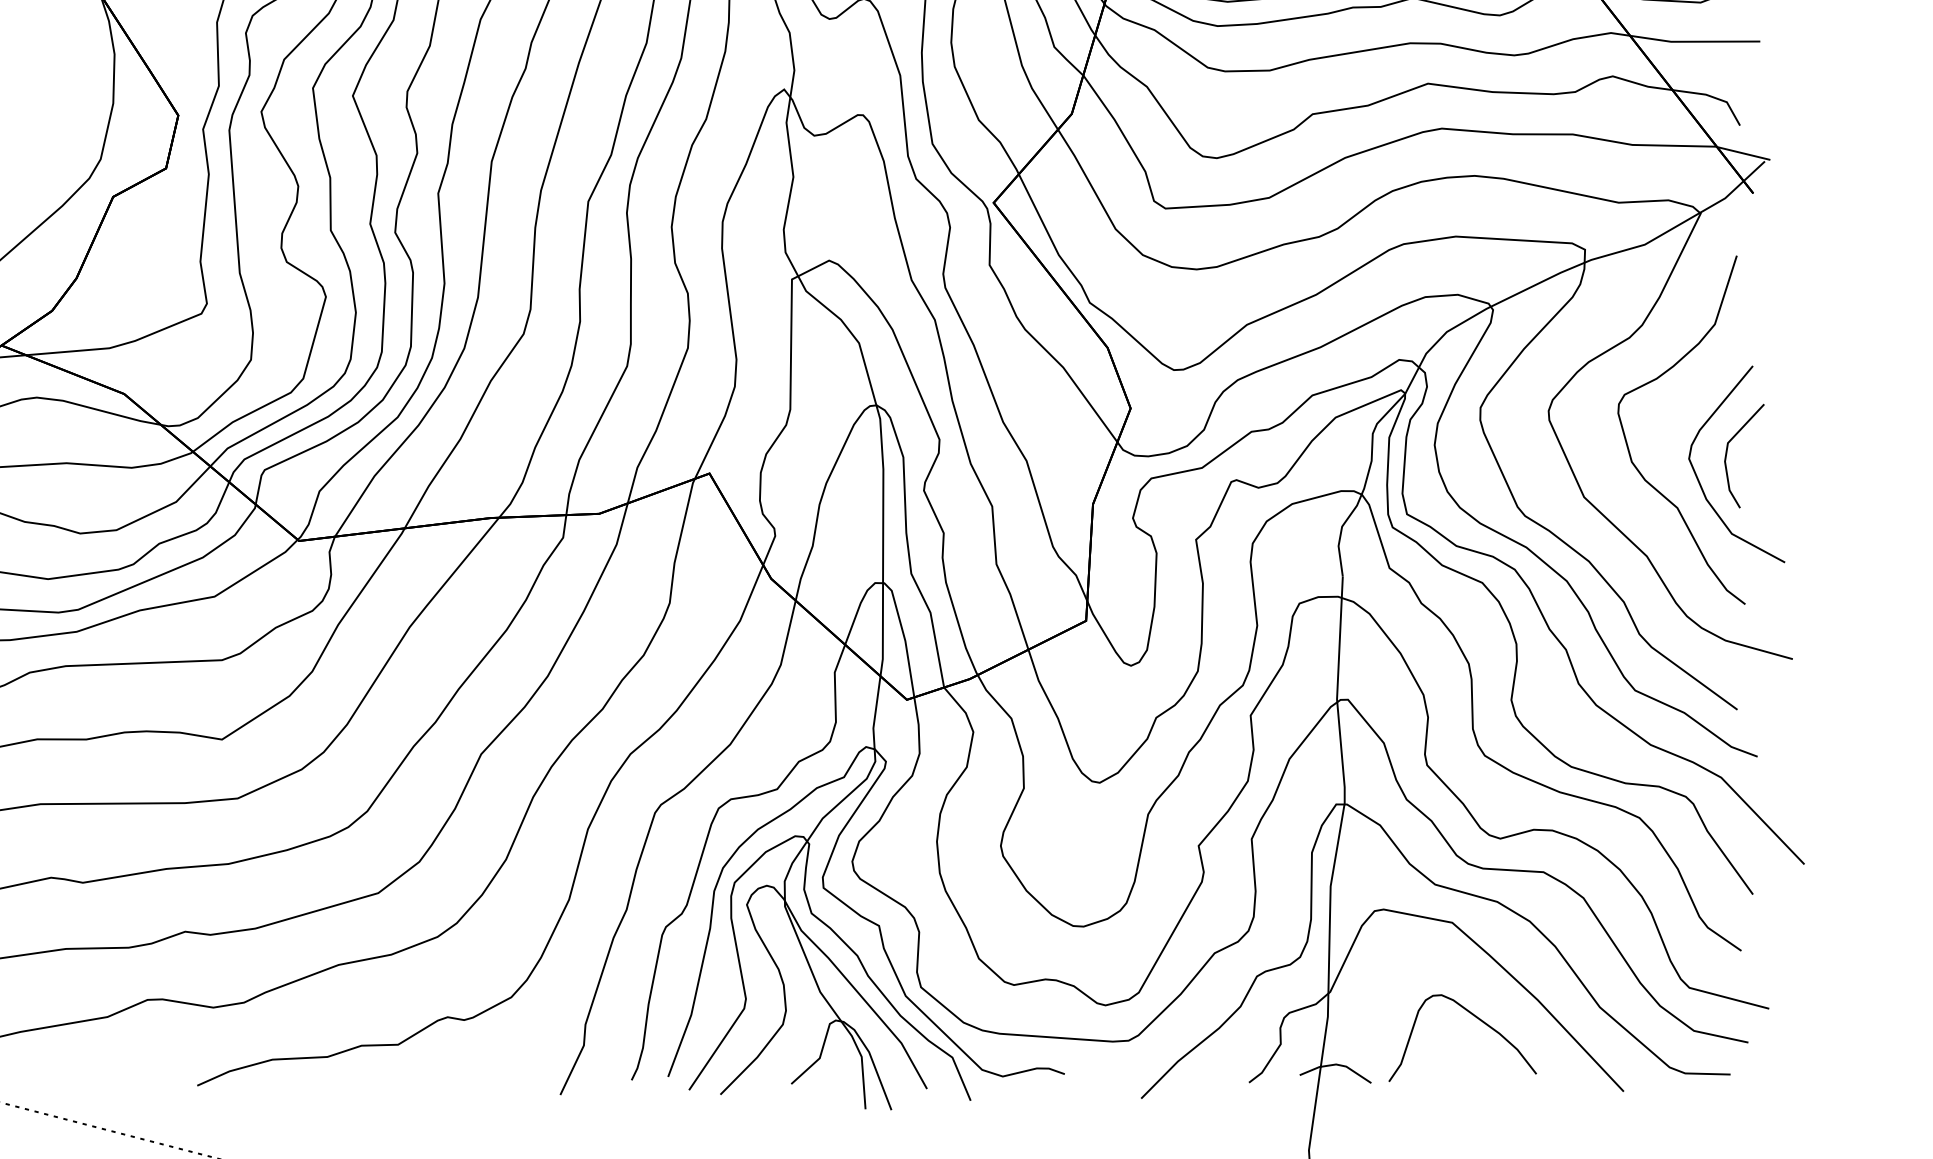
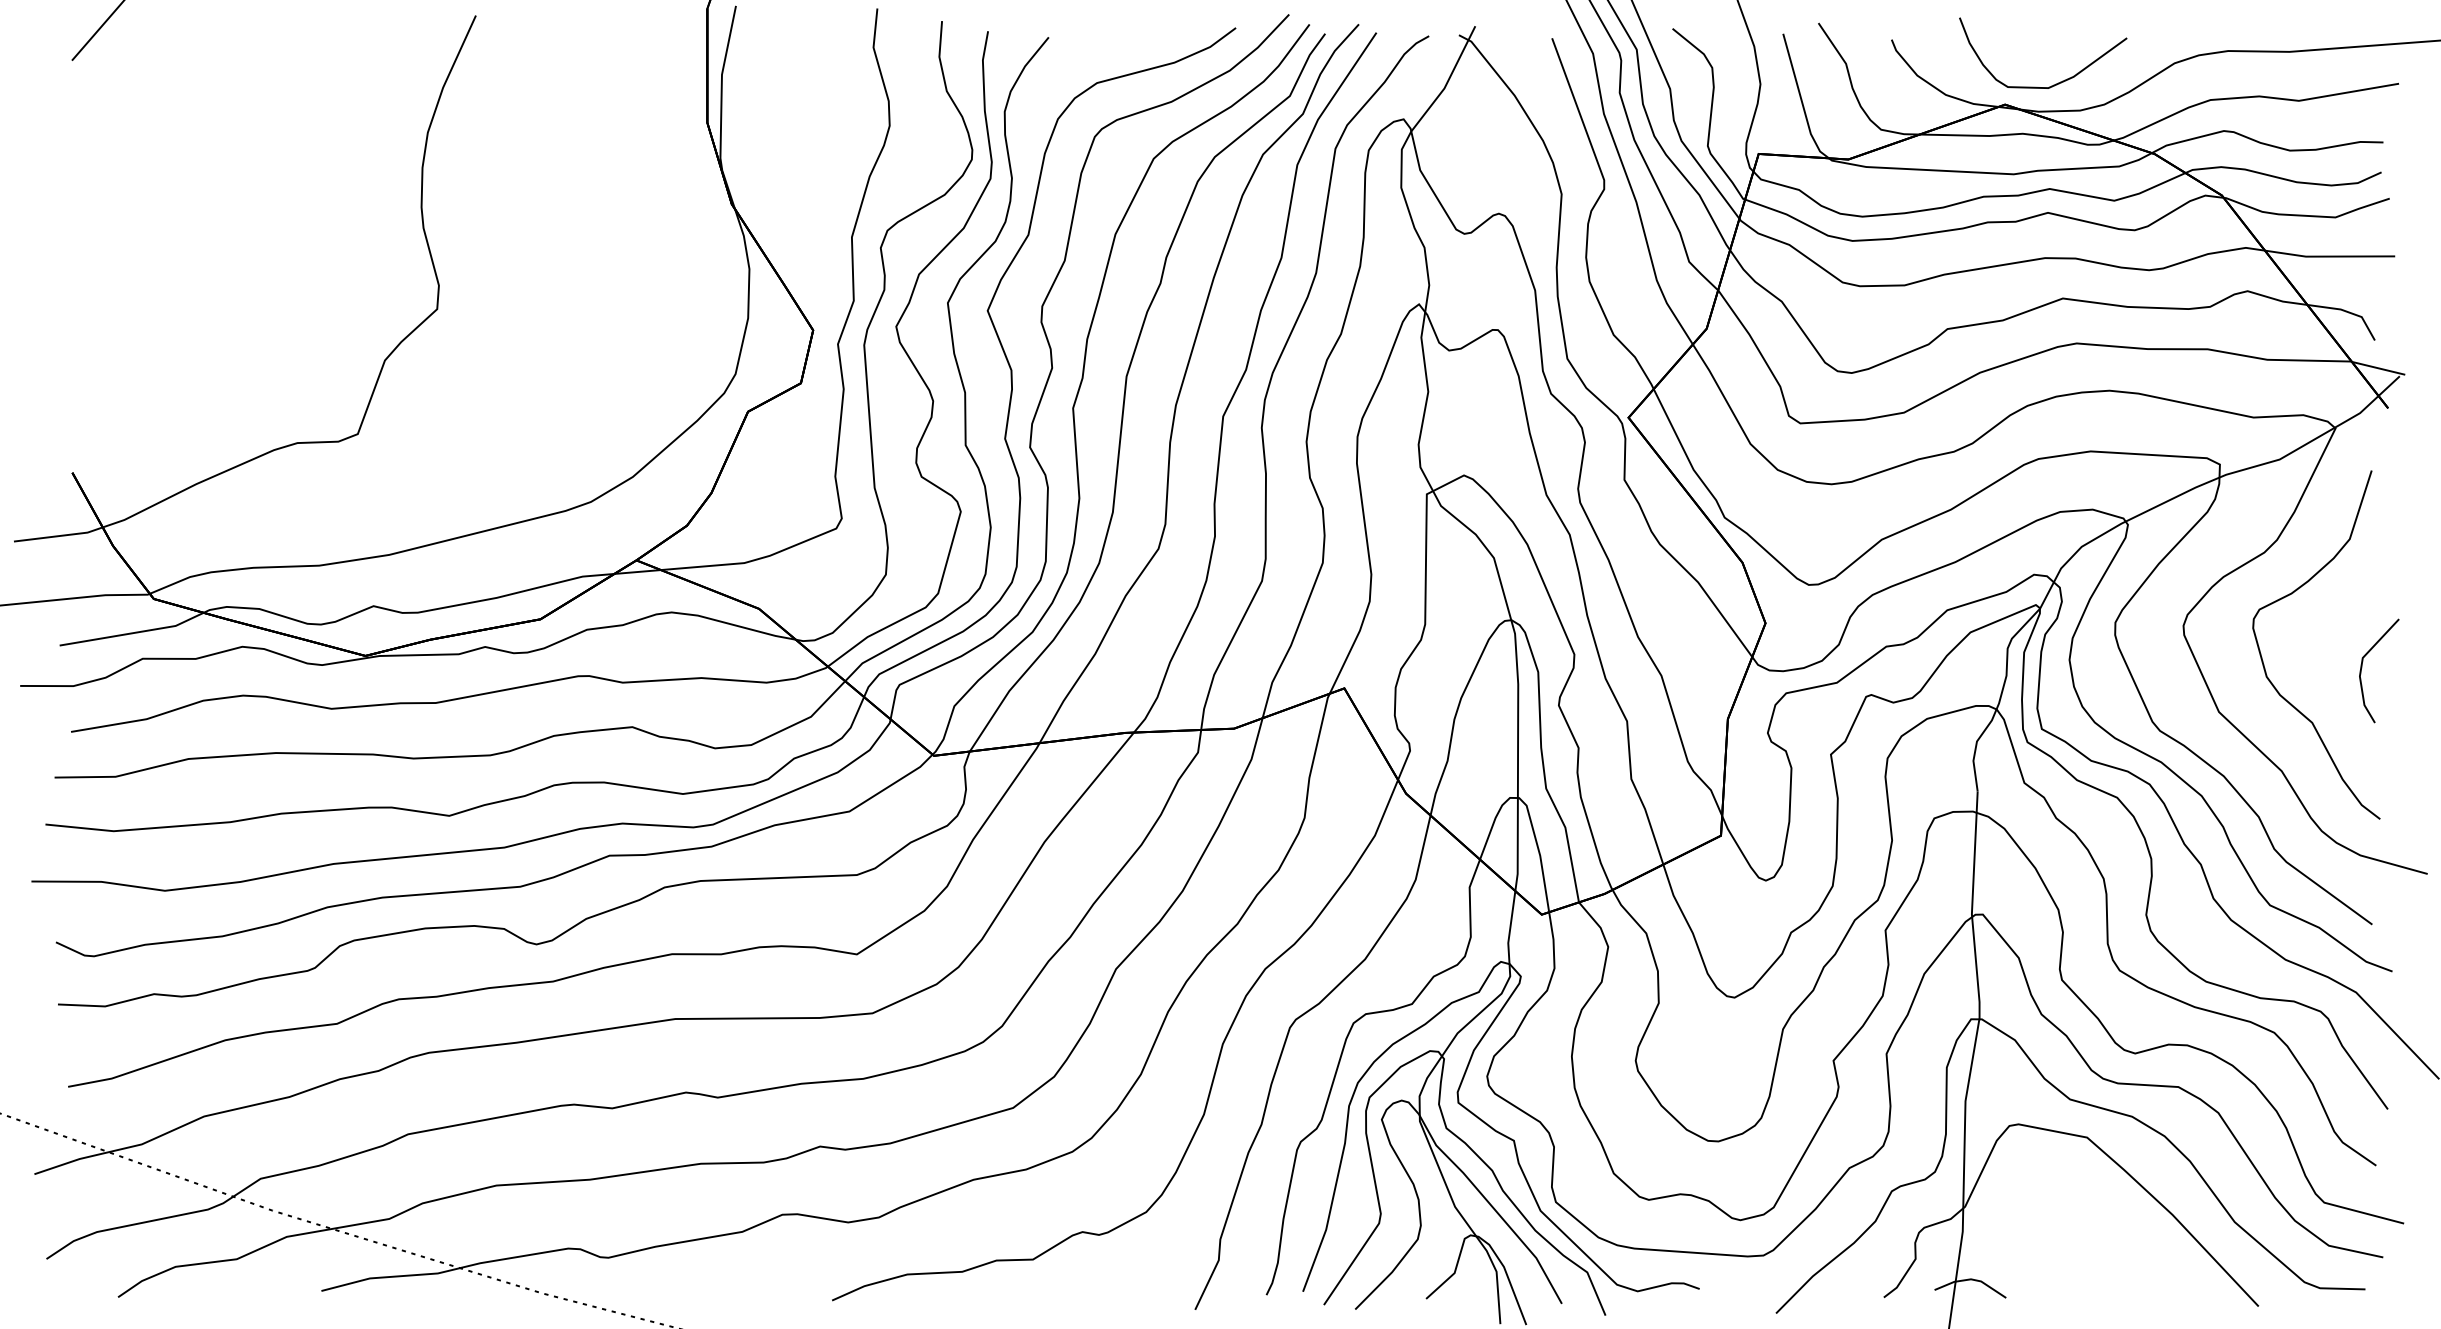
curve: (1700, 482) -> (2335, 697), removed
curve: (1476, 1018) -> (2111, 1233), removed

